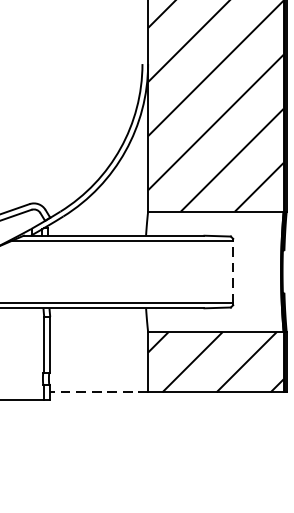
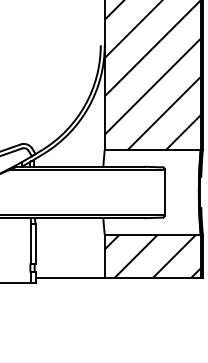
line: (233, 270) -> (165, 191), dashed -> solid
line: (99, 392) -> (70, 277), dashed -> solid

